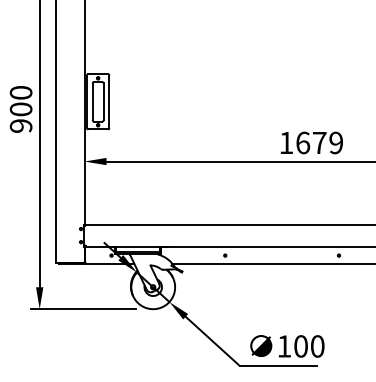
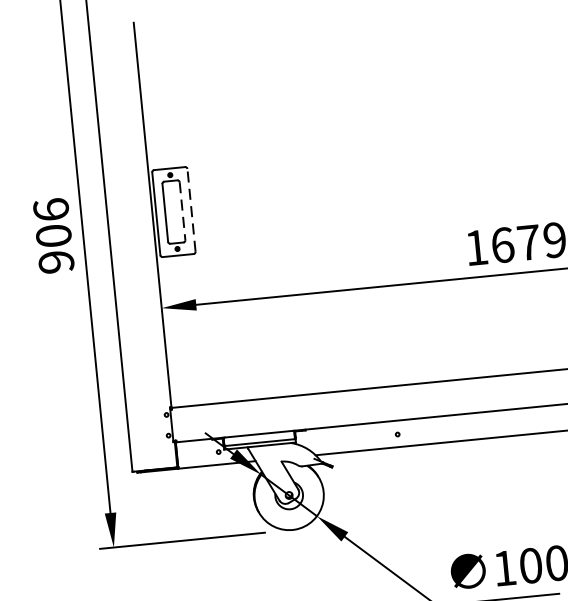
text: (20, 92) -> (50, 209), 900 -> 906
line: (109, 101) -> (191, 209), solid -> dashed
line: (103, 102) -> (182, 212), solid -> dashed

